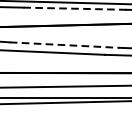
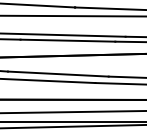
line: (74, 8) -> (67, 40), dashed -> solid
line: (64, 45) -> (58, 74), dashed -> solid

